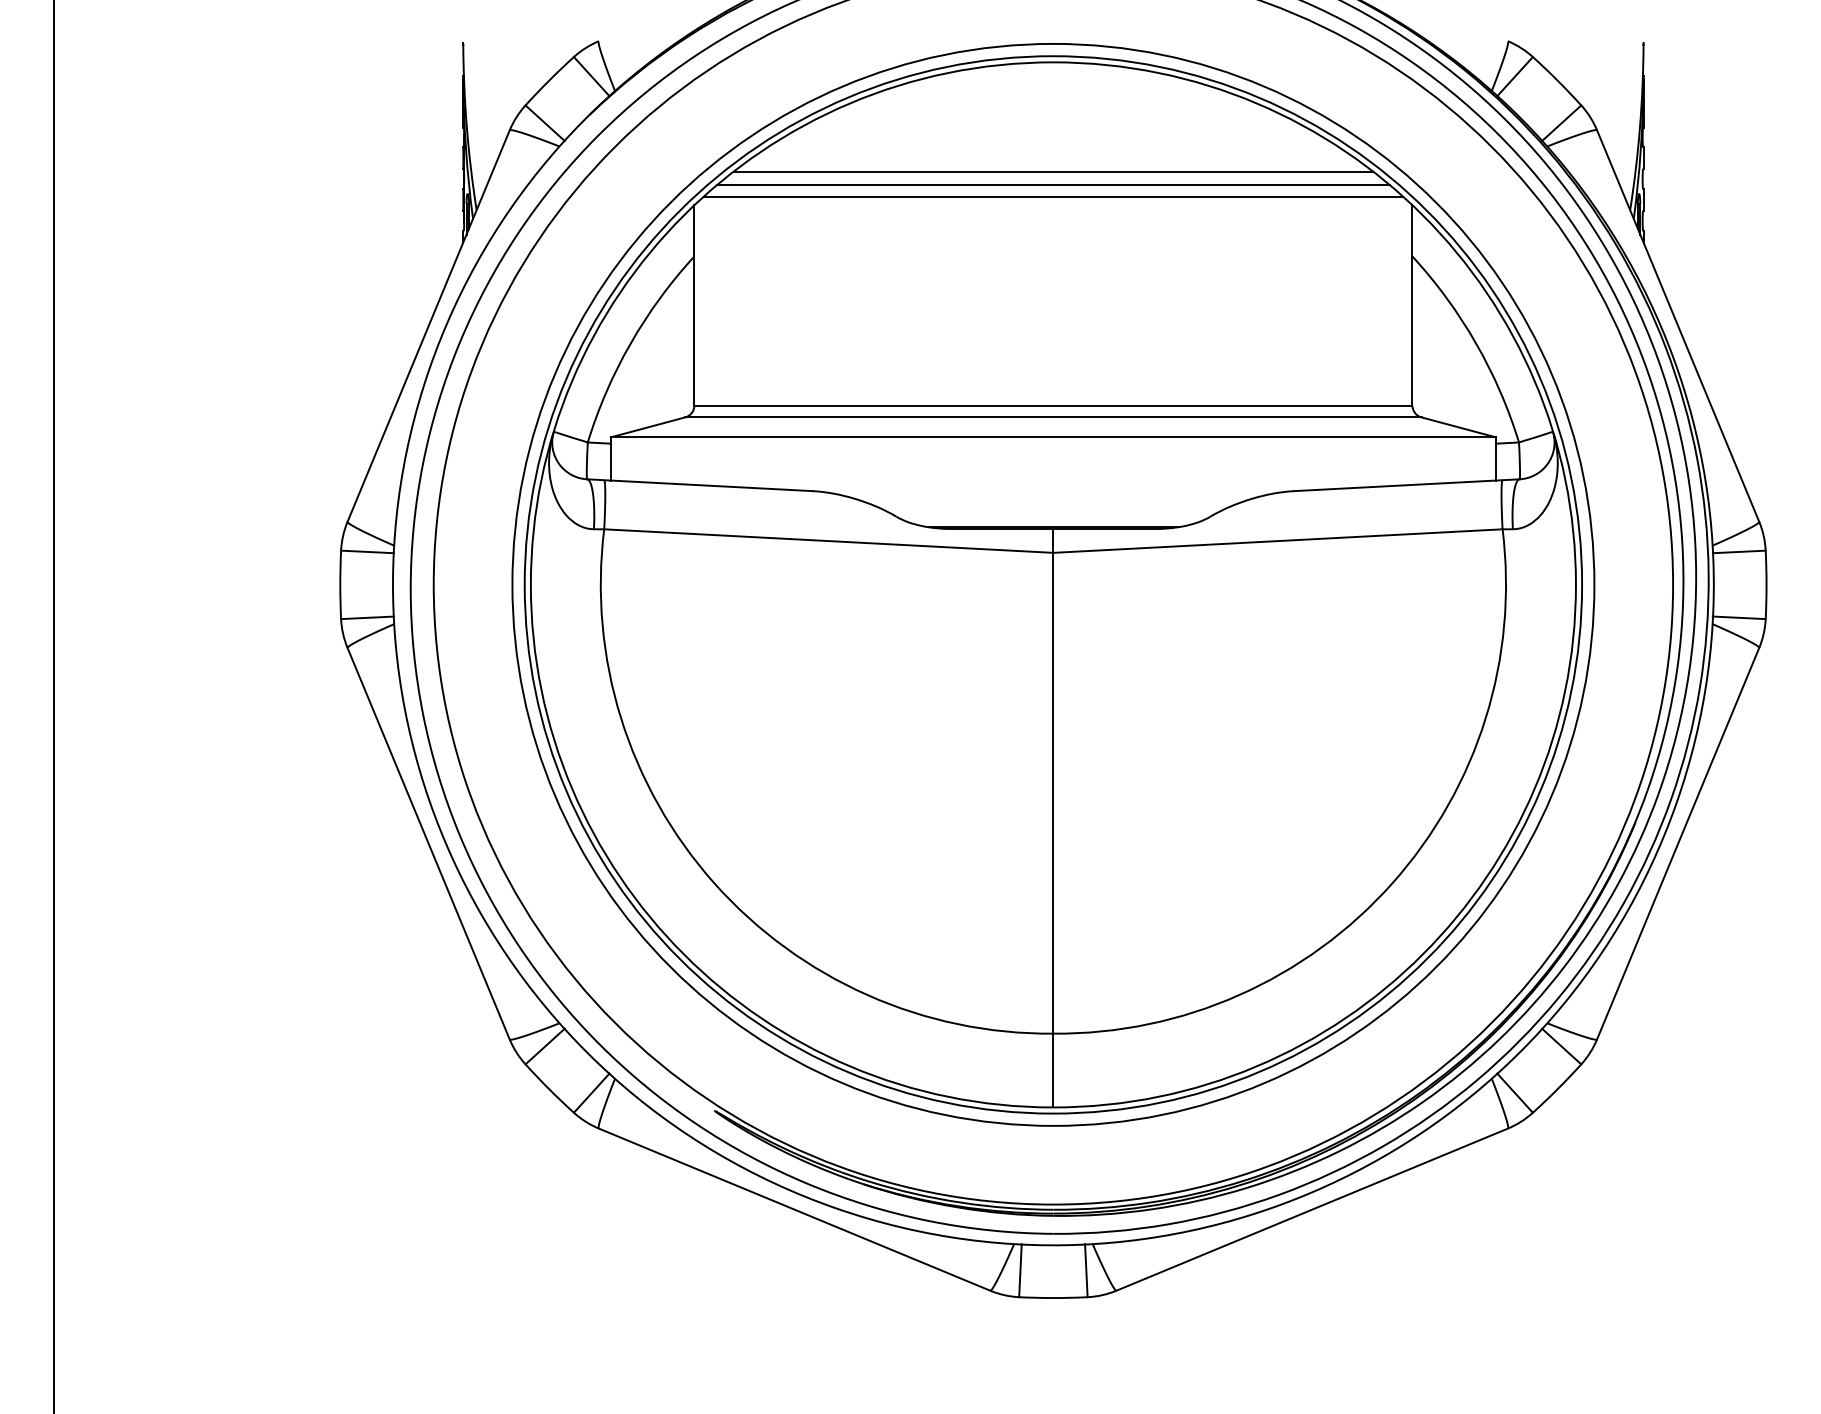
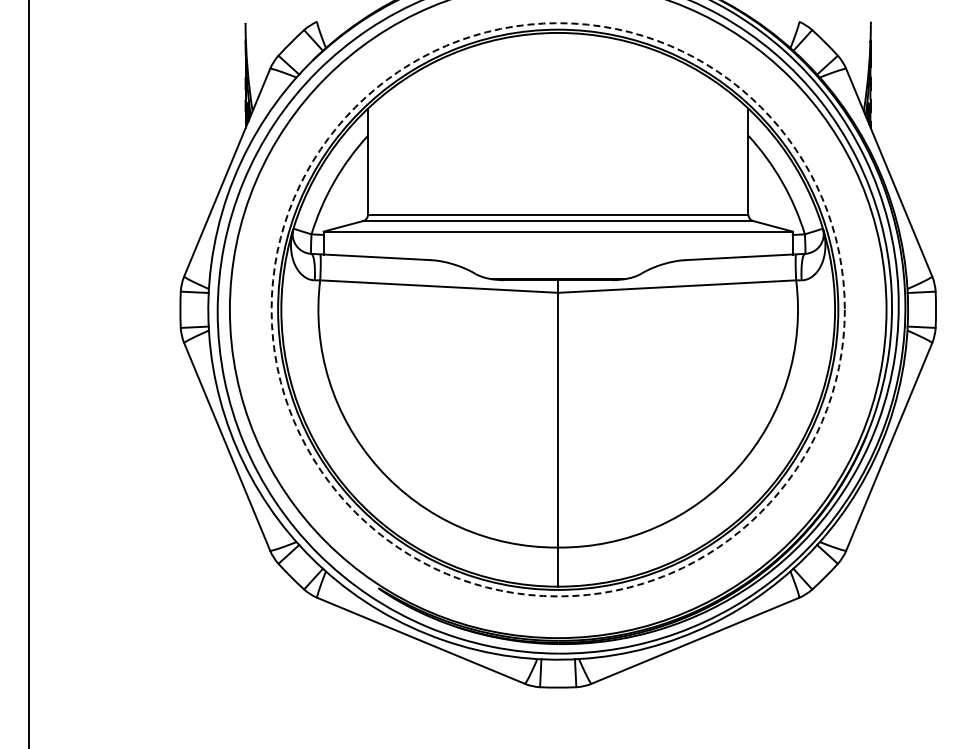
line: (1052, 170) -> (557, 90), removed
line: (1053, 184) -> (558, 97), removed
line: (1052, 197) -> (557, 104), removed
circle: (1052, 584) -> (557, 309), solid -> dashed

